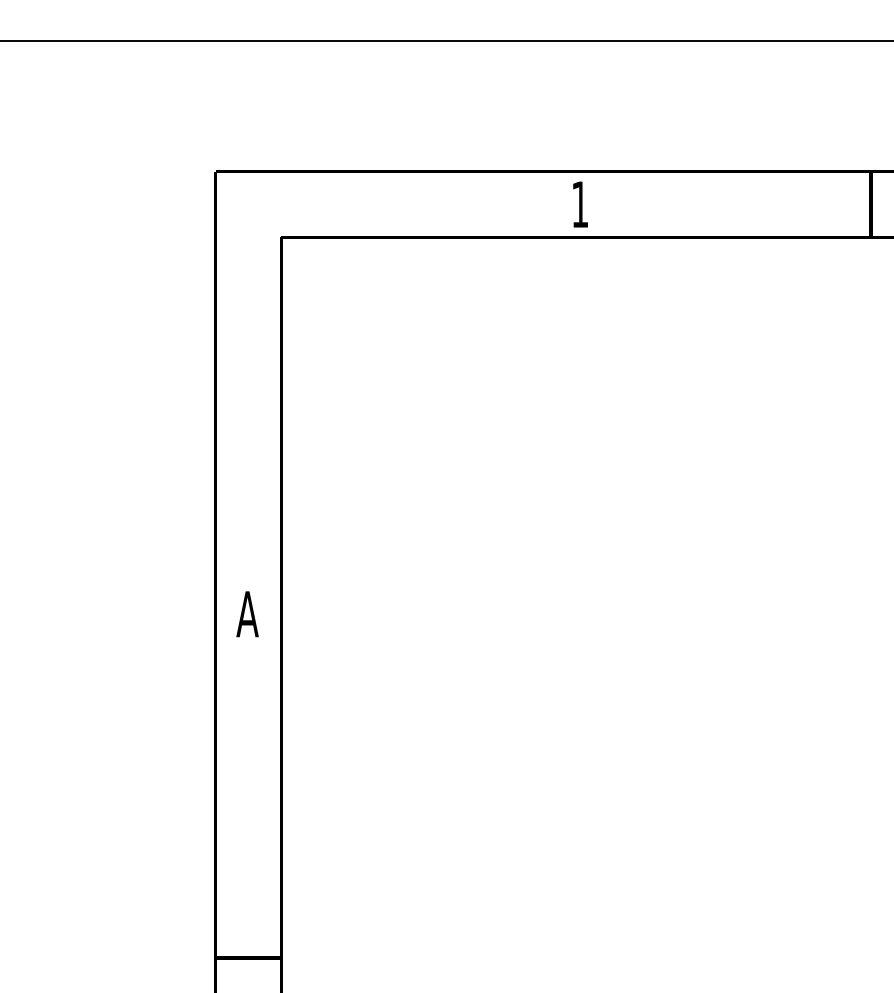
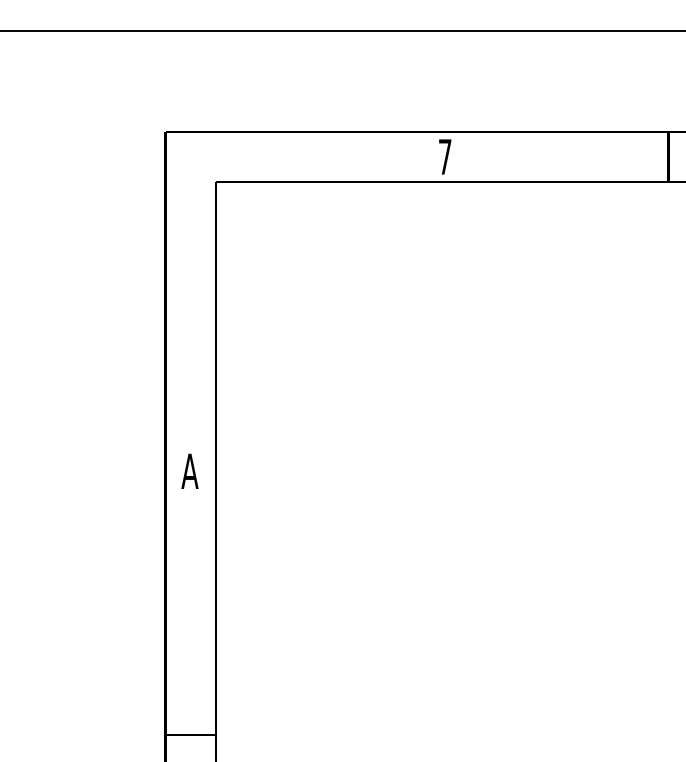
text: (580, 203) -> (445, 156), 1 -> 7

